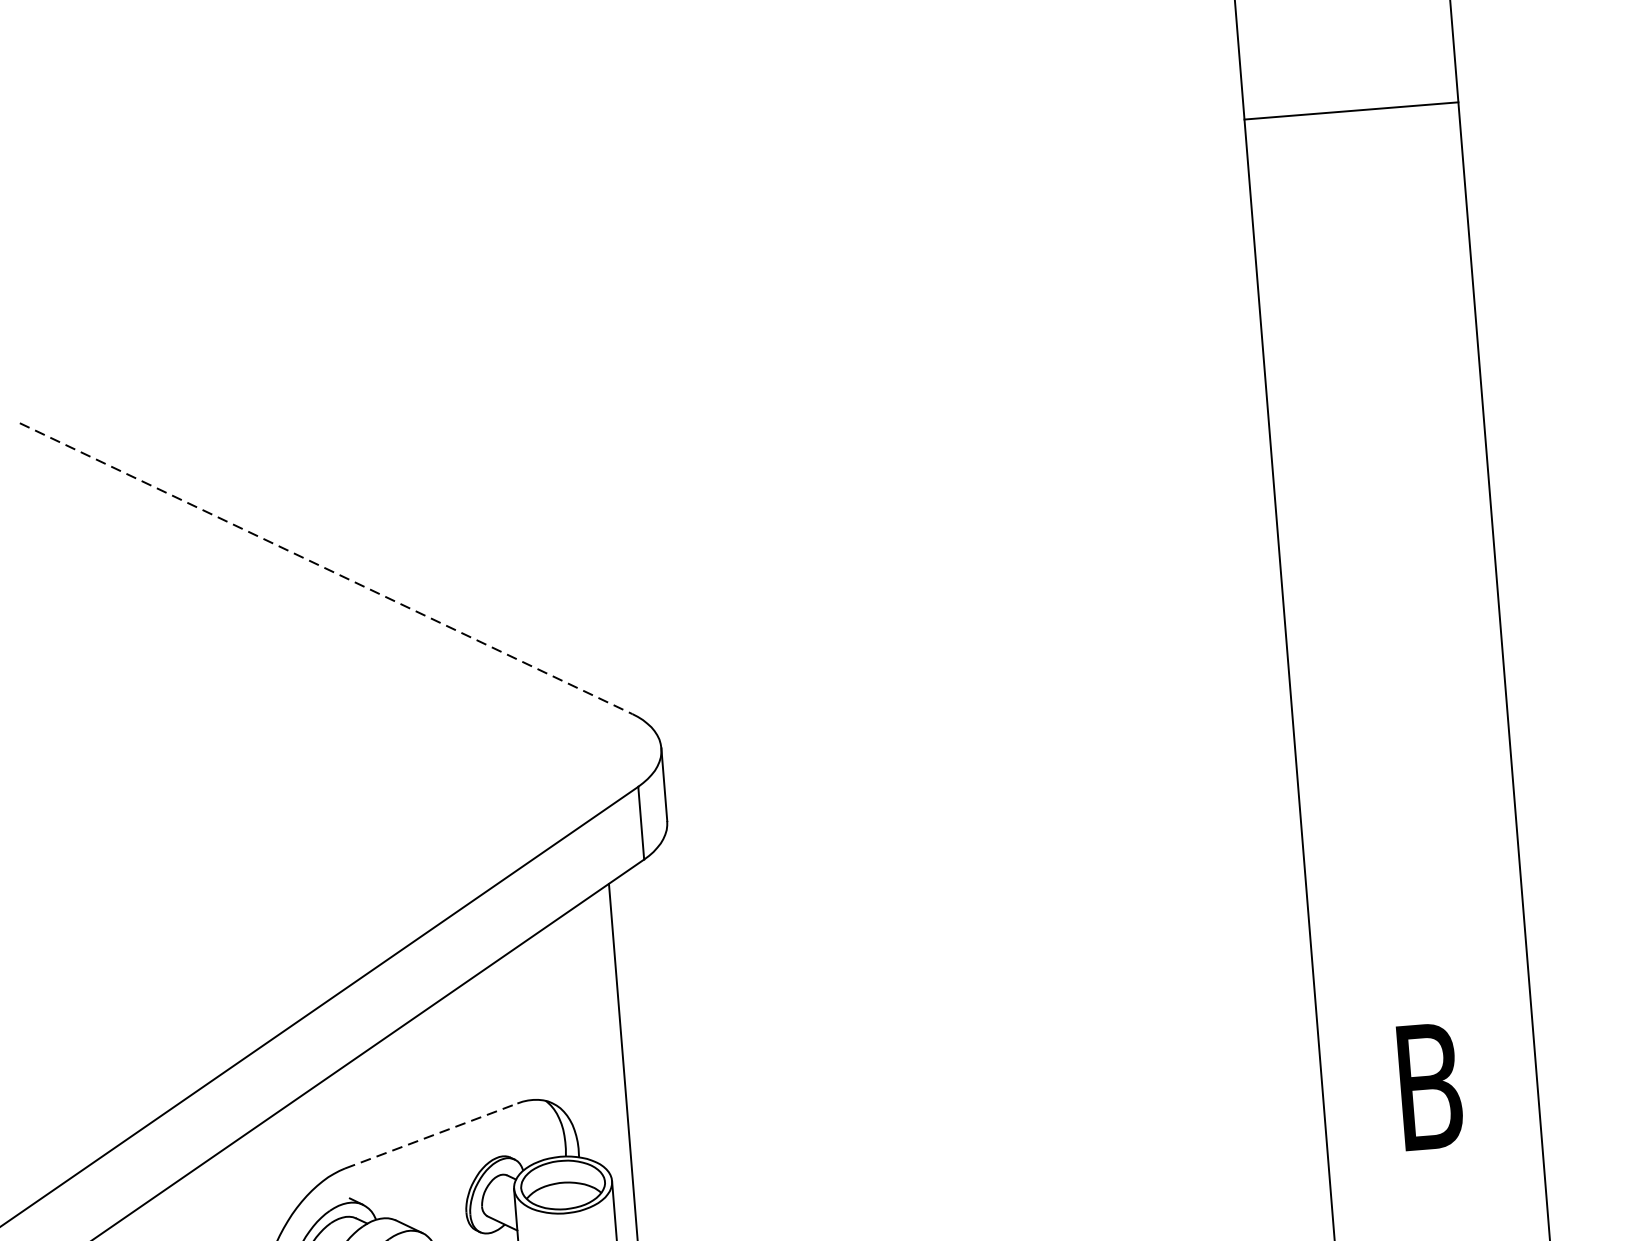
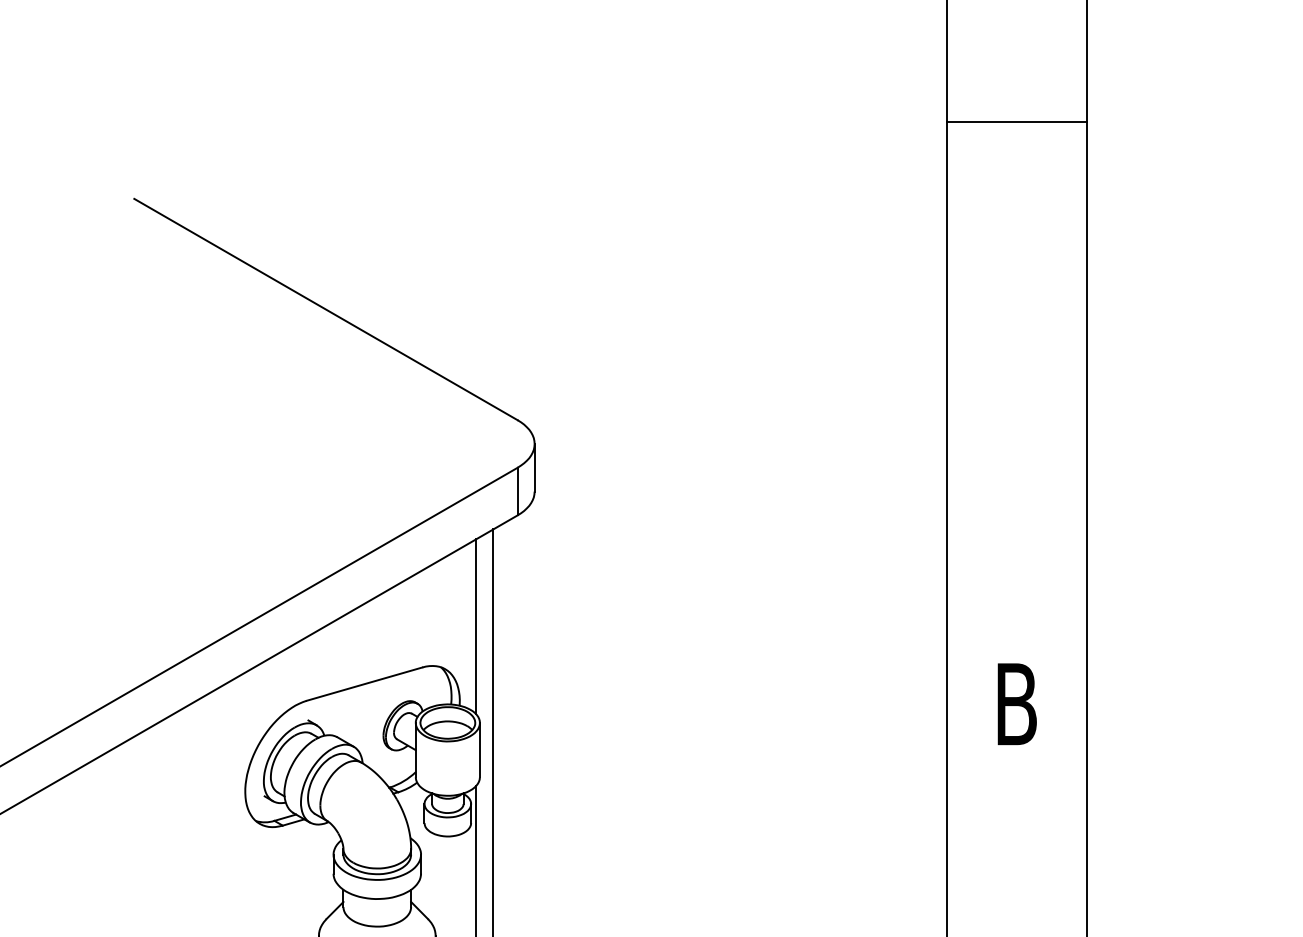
line: (1350, 111) -> (1016, 122), moved
line: (326, 568) -> (326, 309), dashed -> solid
line: (595, 1034) -> (476, 626), added
line: (432, 1136) -> (365, 684), dashed -> solid

